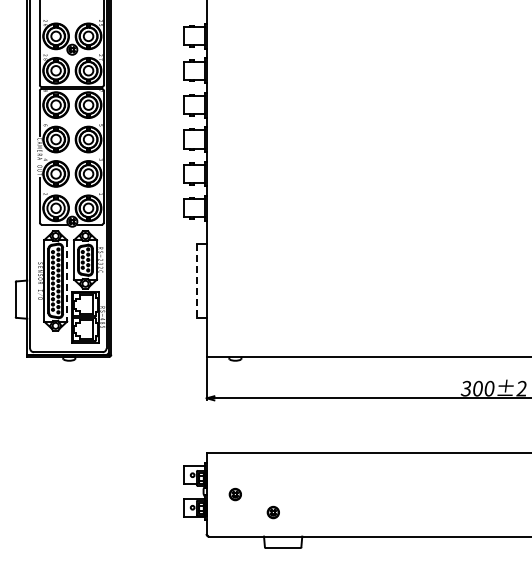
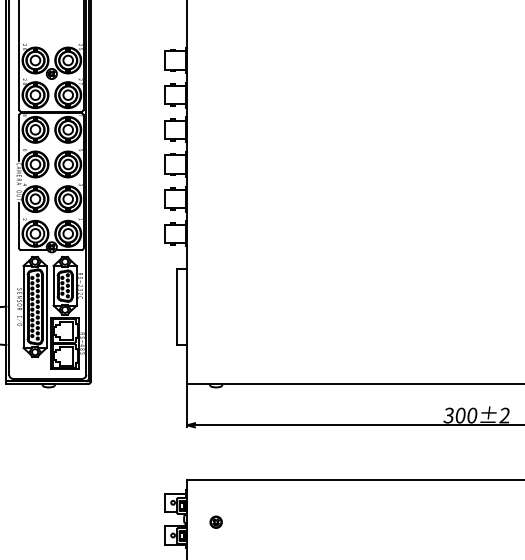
line: (67, 280) -> (46, 306), dashed -> solid
line: (196, 281) -> (176, 307), dashed -> solid
part: (272, 512) -> (253, 540), removed

